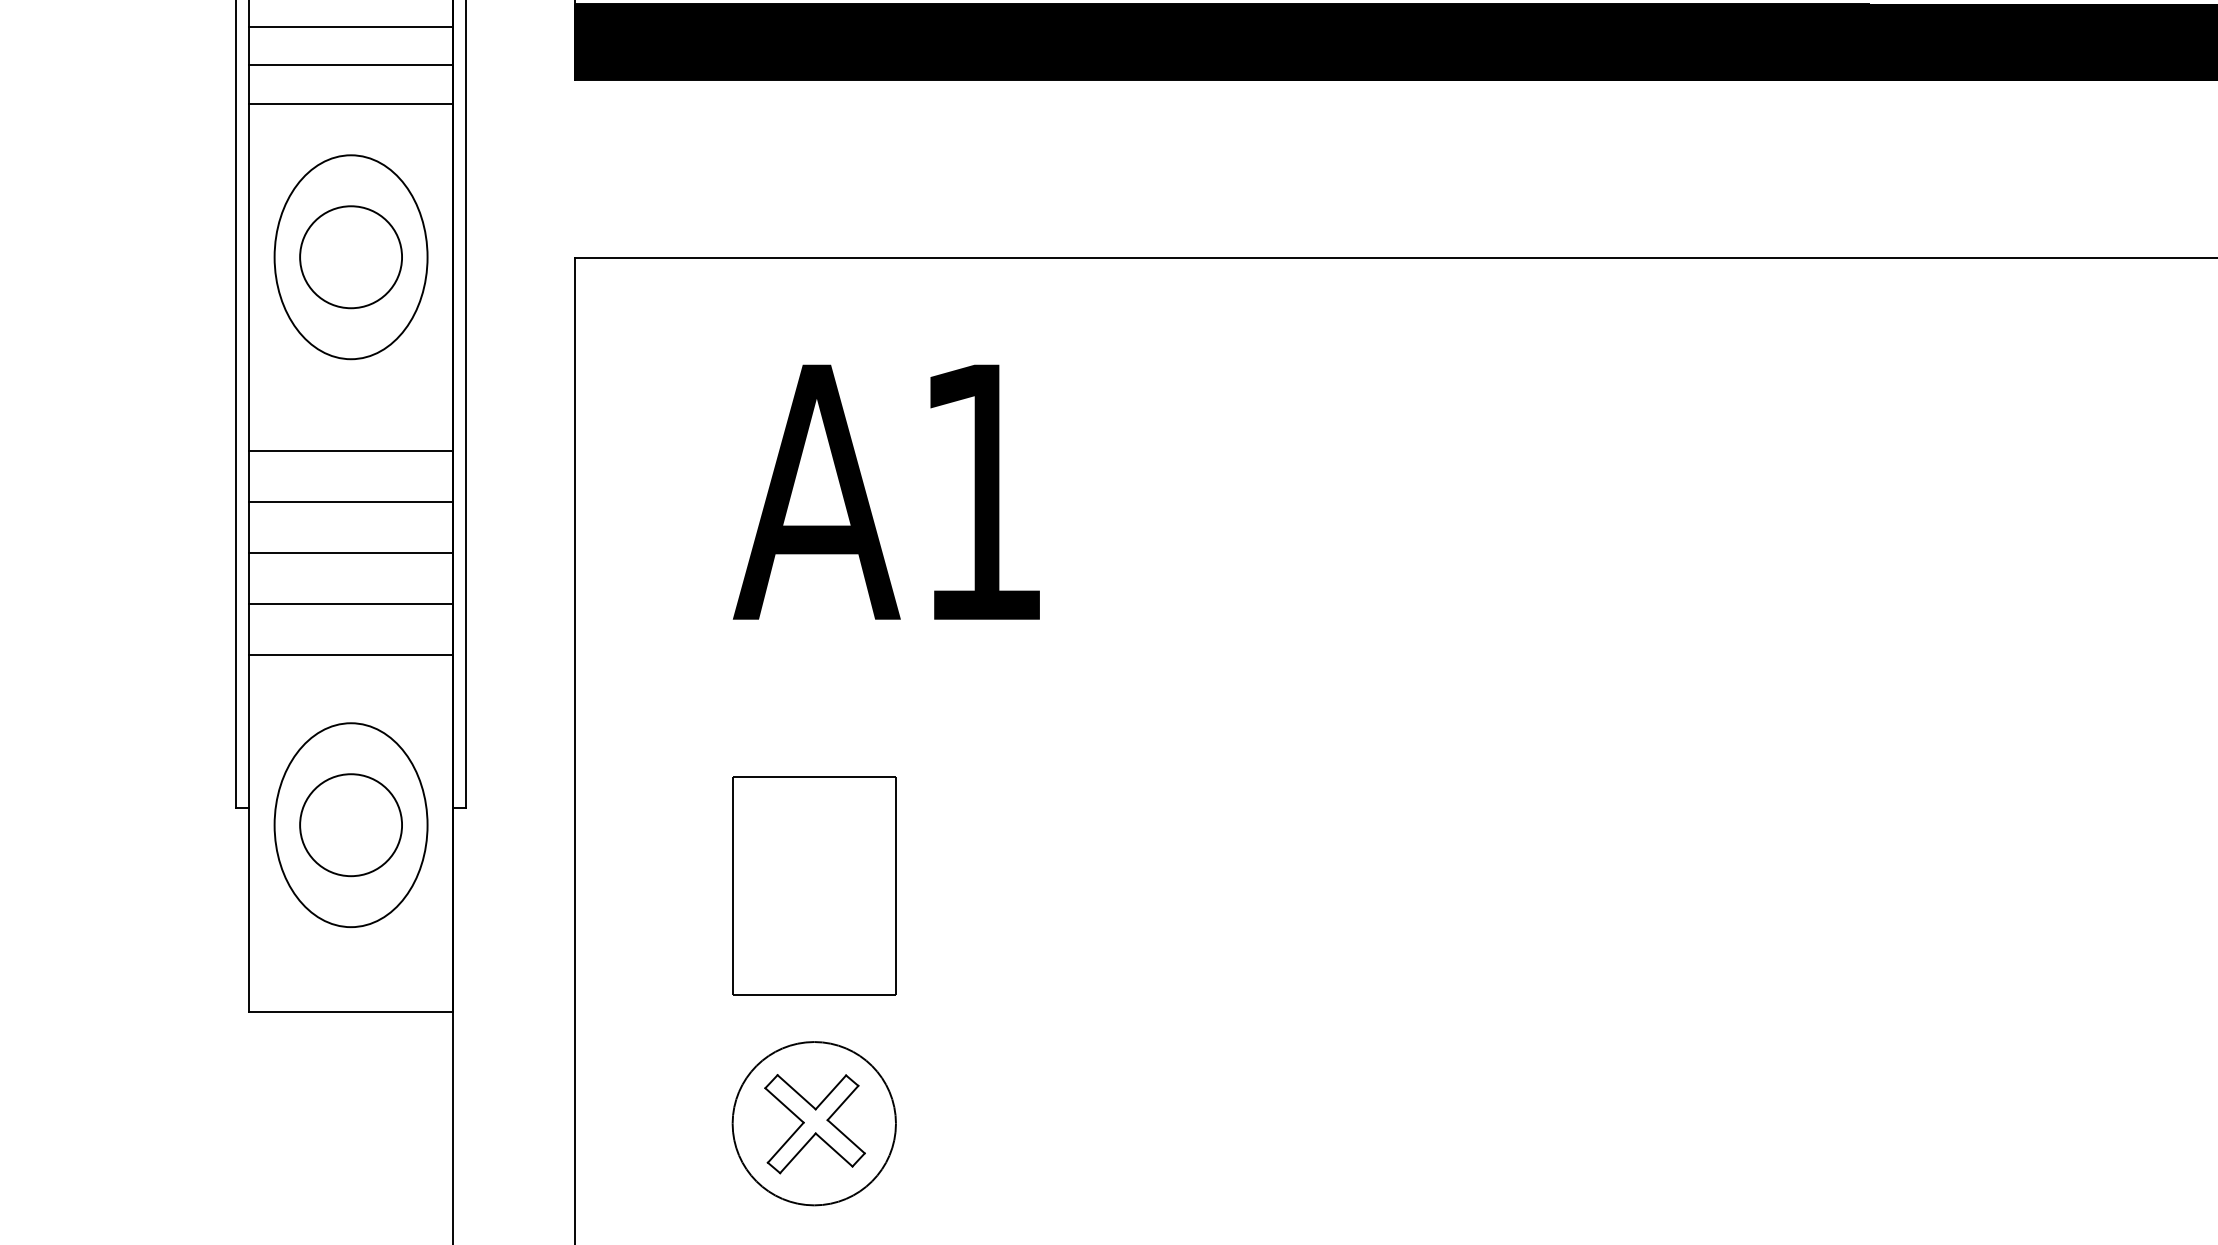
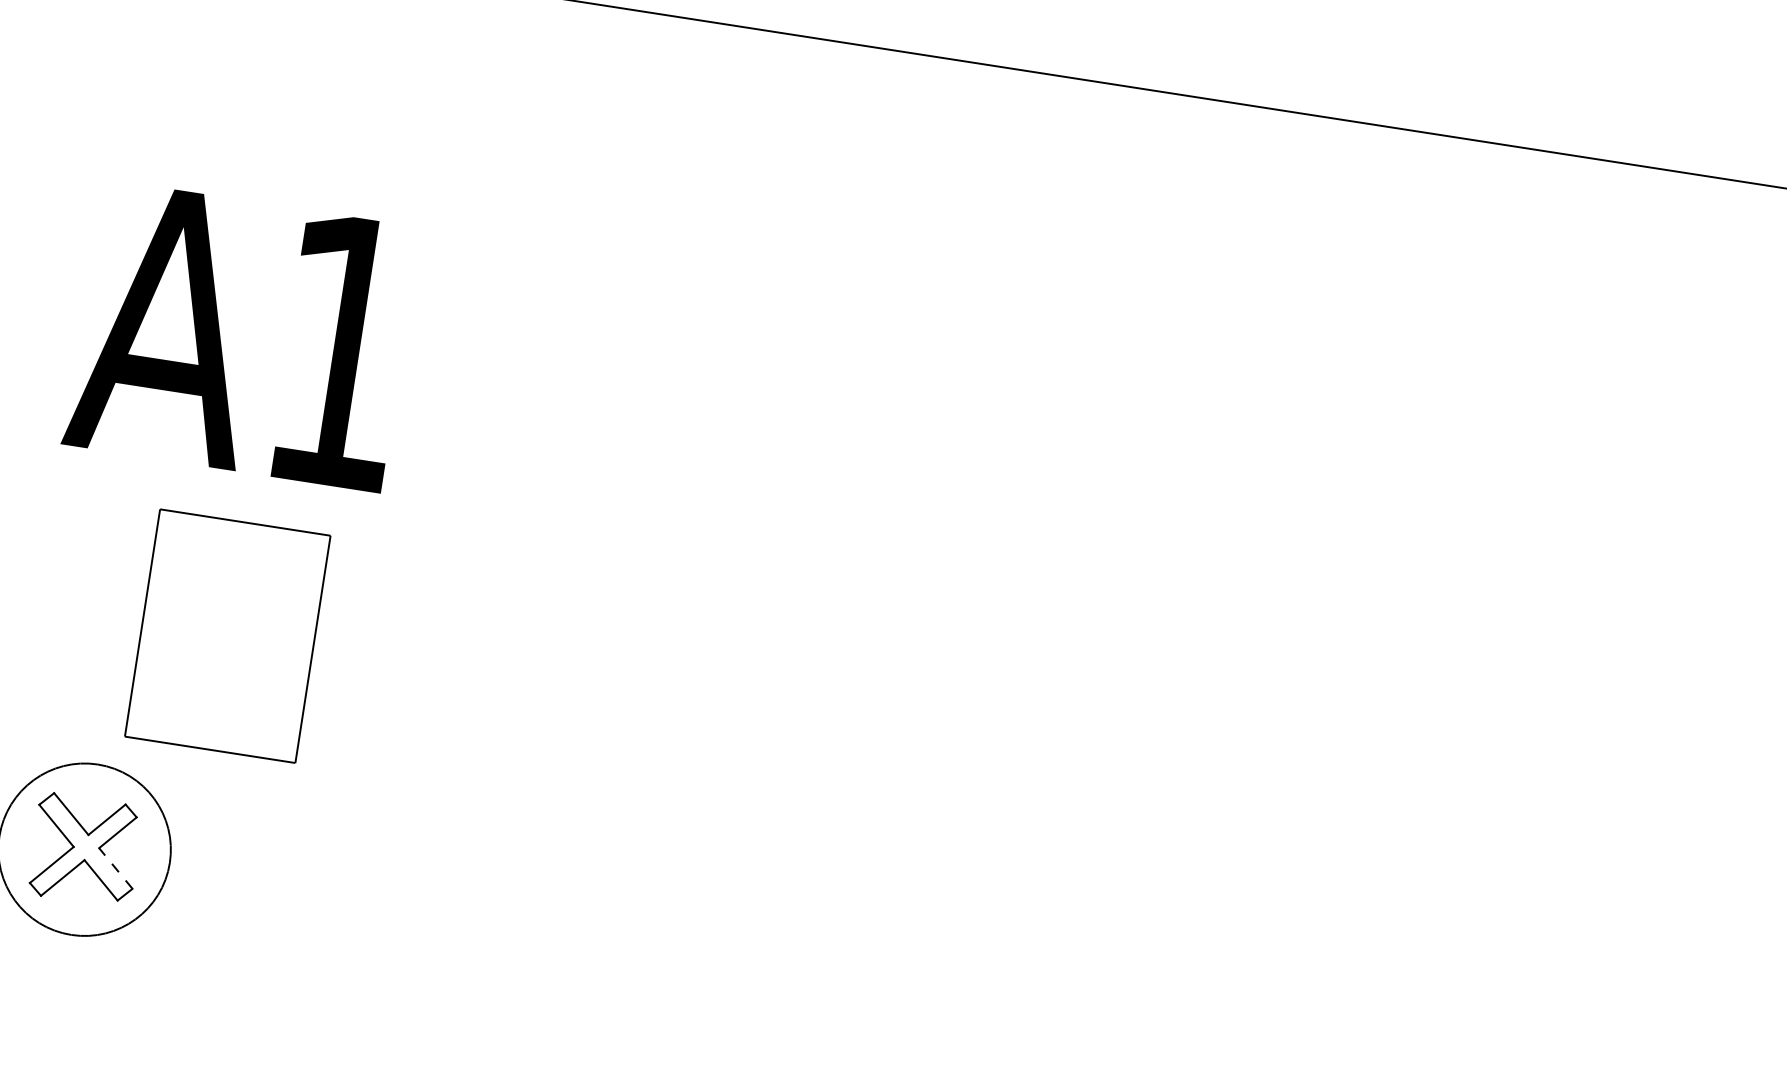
text: (885, 491) -> (240, 335), moved
part: (814, 885) -> (228, 635), moved
line: (846, 1136) -> (116, 868), solid -> dashed

